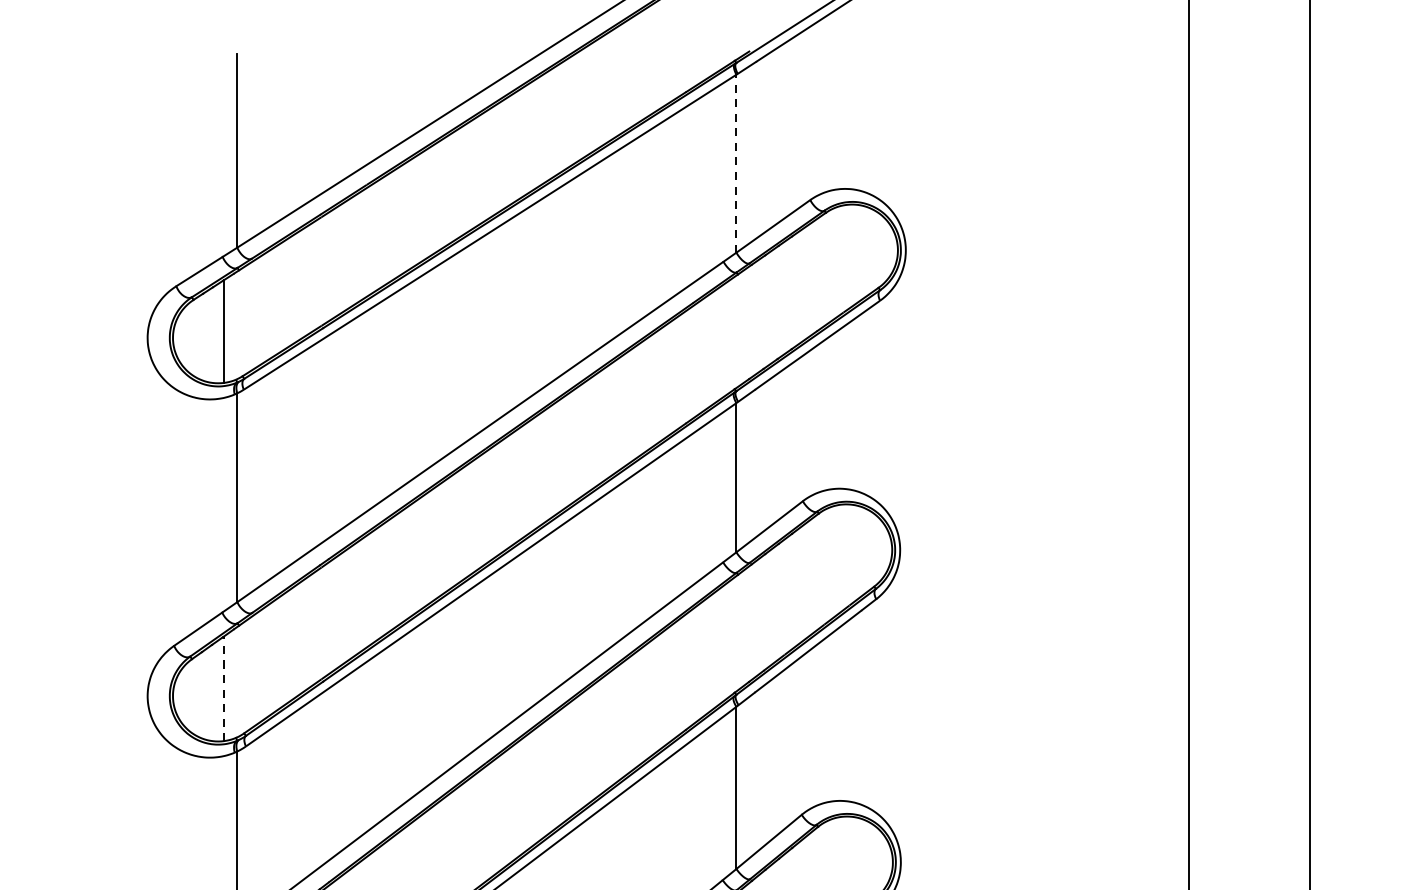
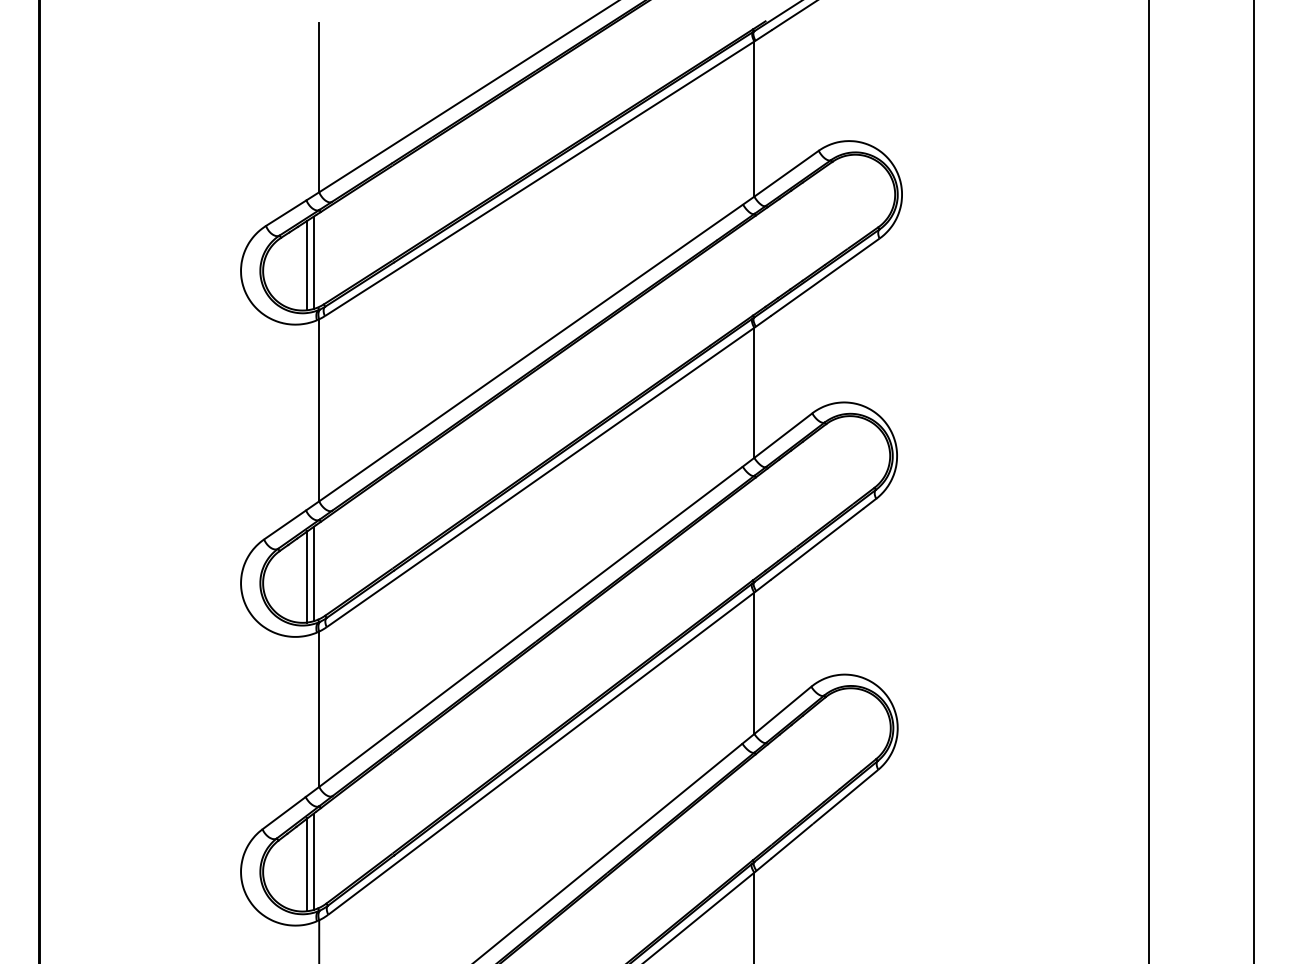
line: (736, 164) -> (754, 119), dashed -> solid
line: (230, 328) -> (313, 262), added
line: (230, 684) -> (313, 573), added
line: (223, 688) -> (307, 576), dashed -> solid

